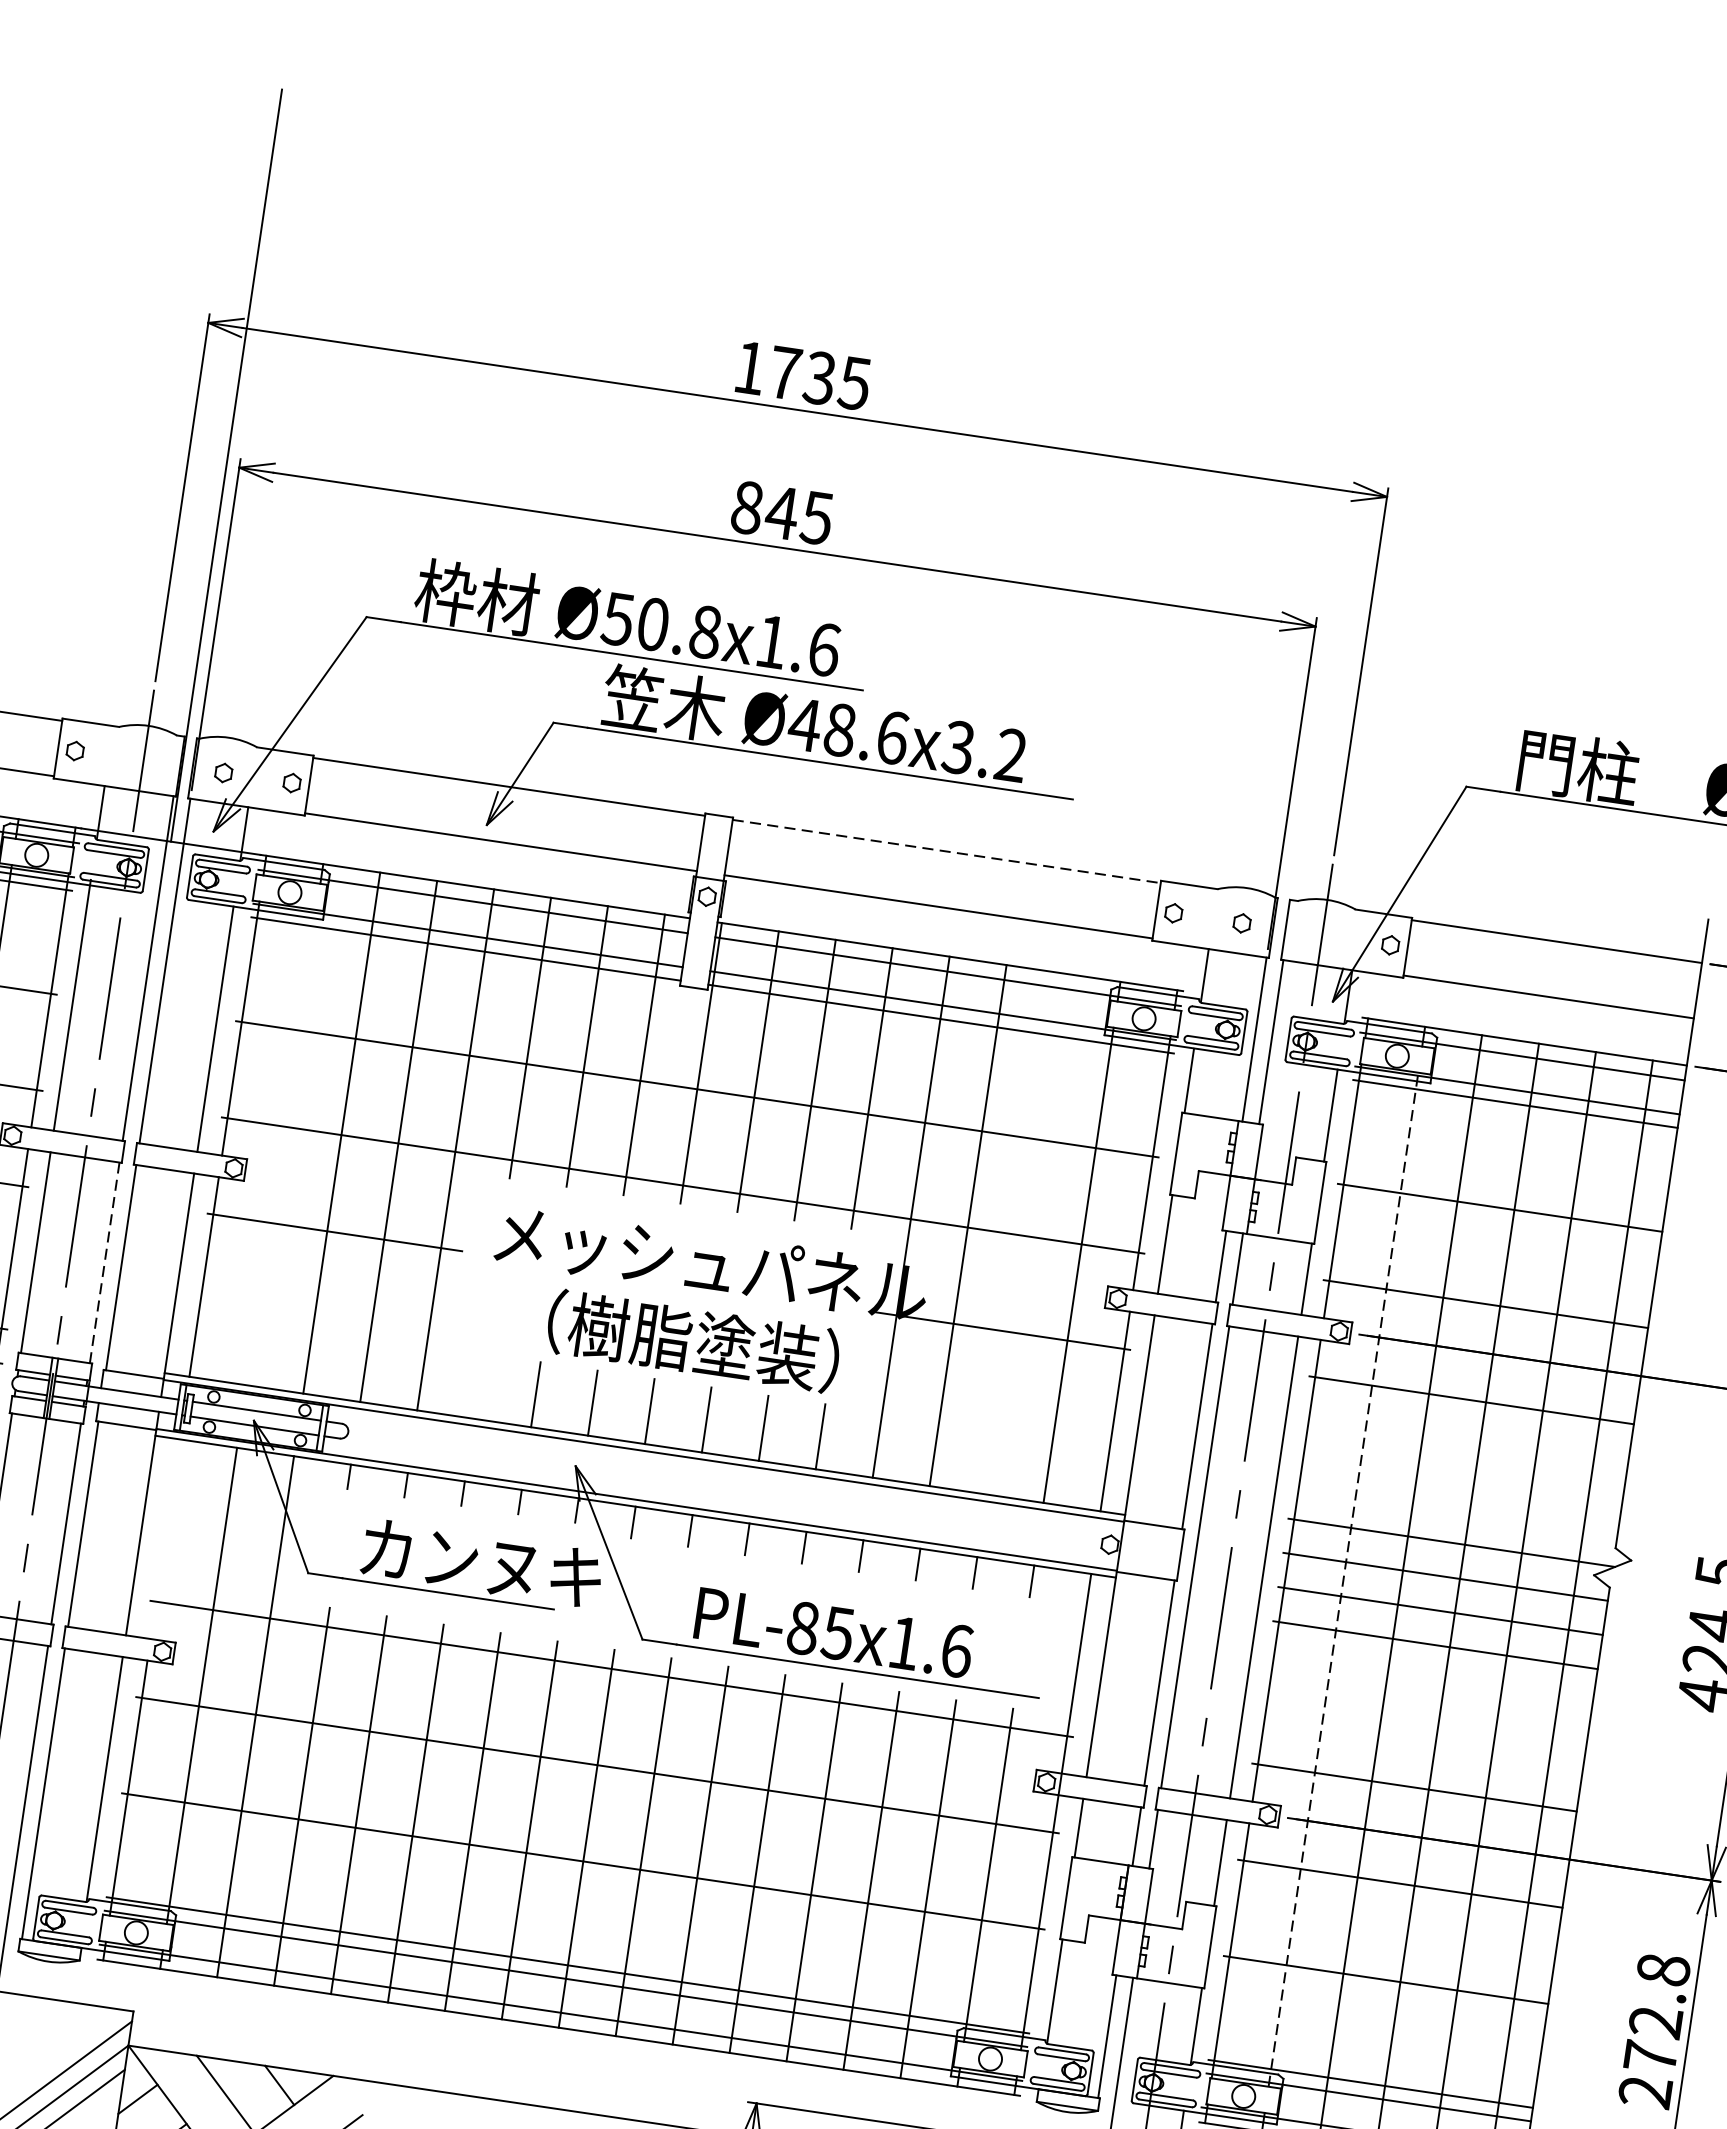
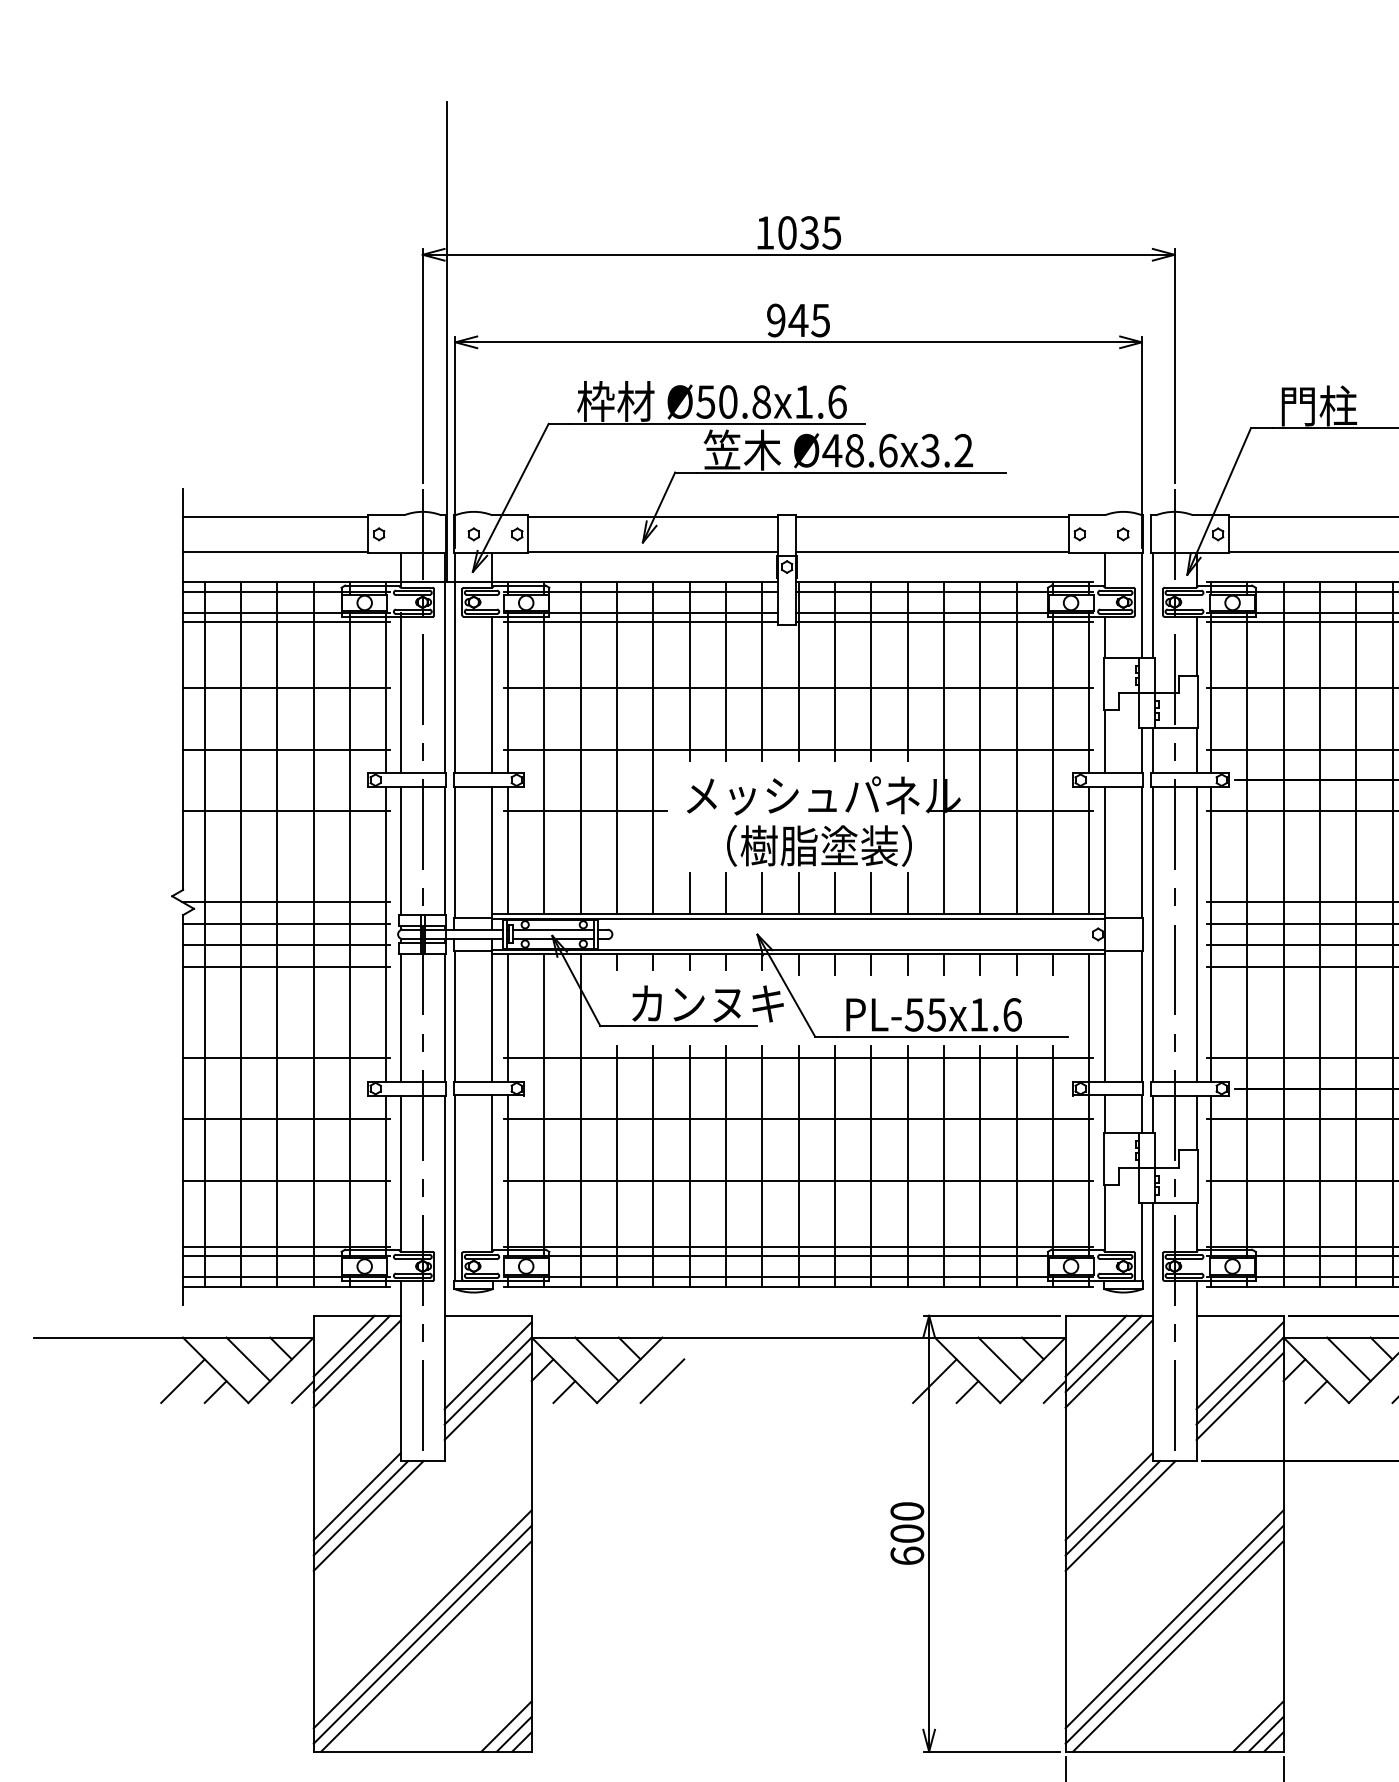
text: (785, 372) -> (787, 232), 1735 -> 1035
text: (747, 507) -> (776, 320), 845 -> 945
line: (946, 851) -> (932, 516), dashed -> solid
line: (281, 1147) -> (544, 762), added
line: (1024, 1234) -> (1016, 748), added
line: (104, 1263) -> (444, 851), dashed -> solid
line: (478, 1385) -> (689, 893), added
line: (166, 1538) -> (508, 1017), added
line: (1343, 1579) -> (1247, 934), dashed -> solid
text: (801, 1627) -> (913, 1014), PL-85x1.6 -> PL-55x1.6

